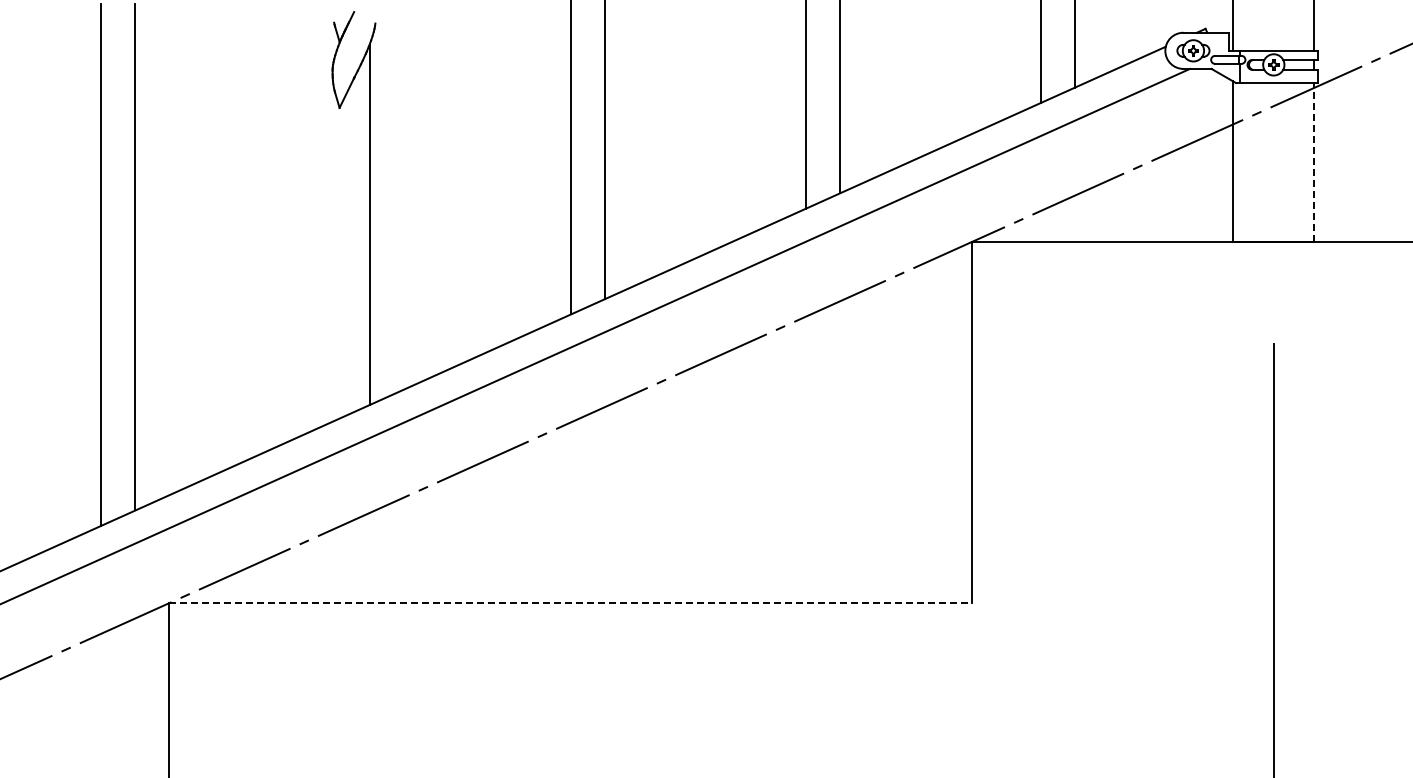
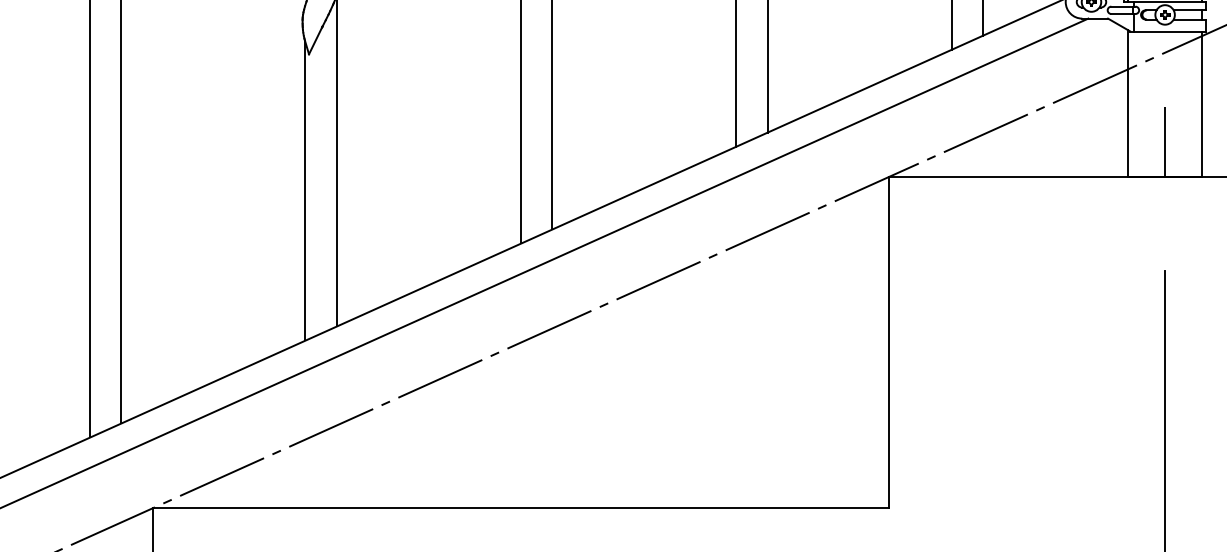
line: (1314, 161) -> (1202, 103), dashed -> solid
line: (1273, 203) -> (1164, 141), added
line: (335, 256) -> (305, 190), added
line: (570, 603) -> (520, 508), dashed -> solid

